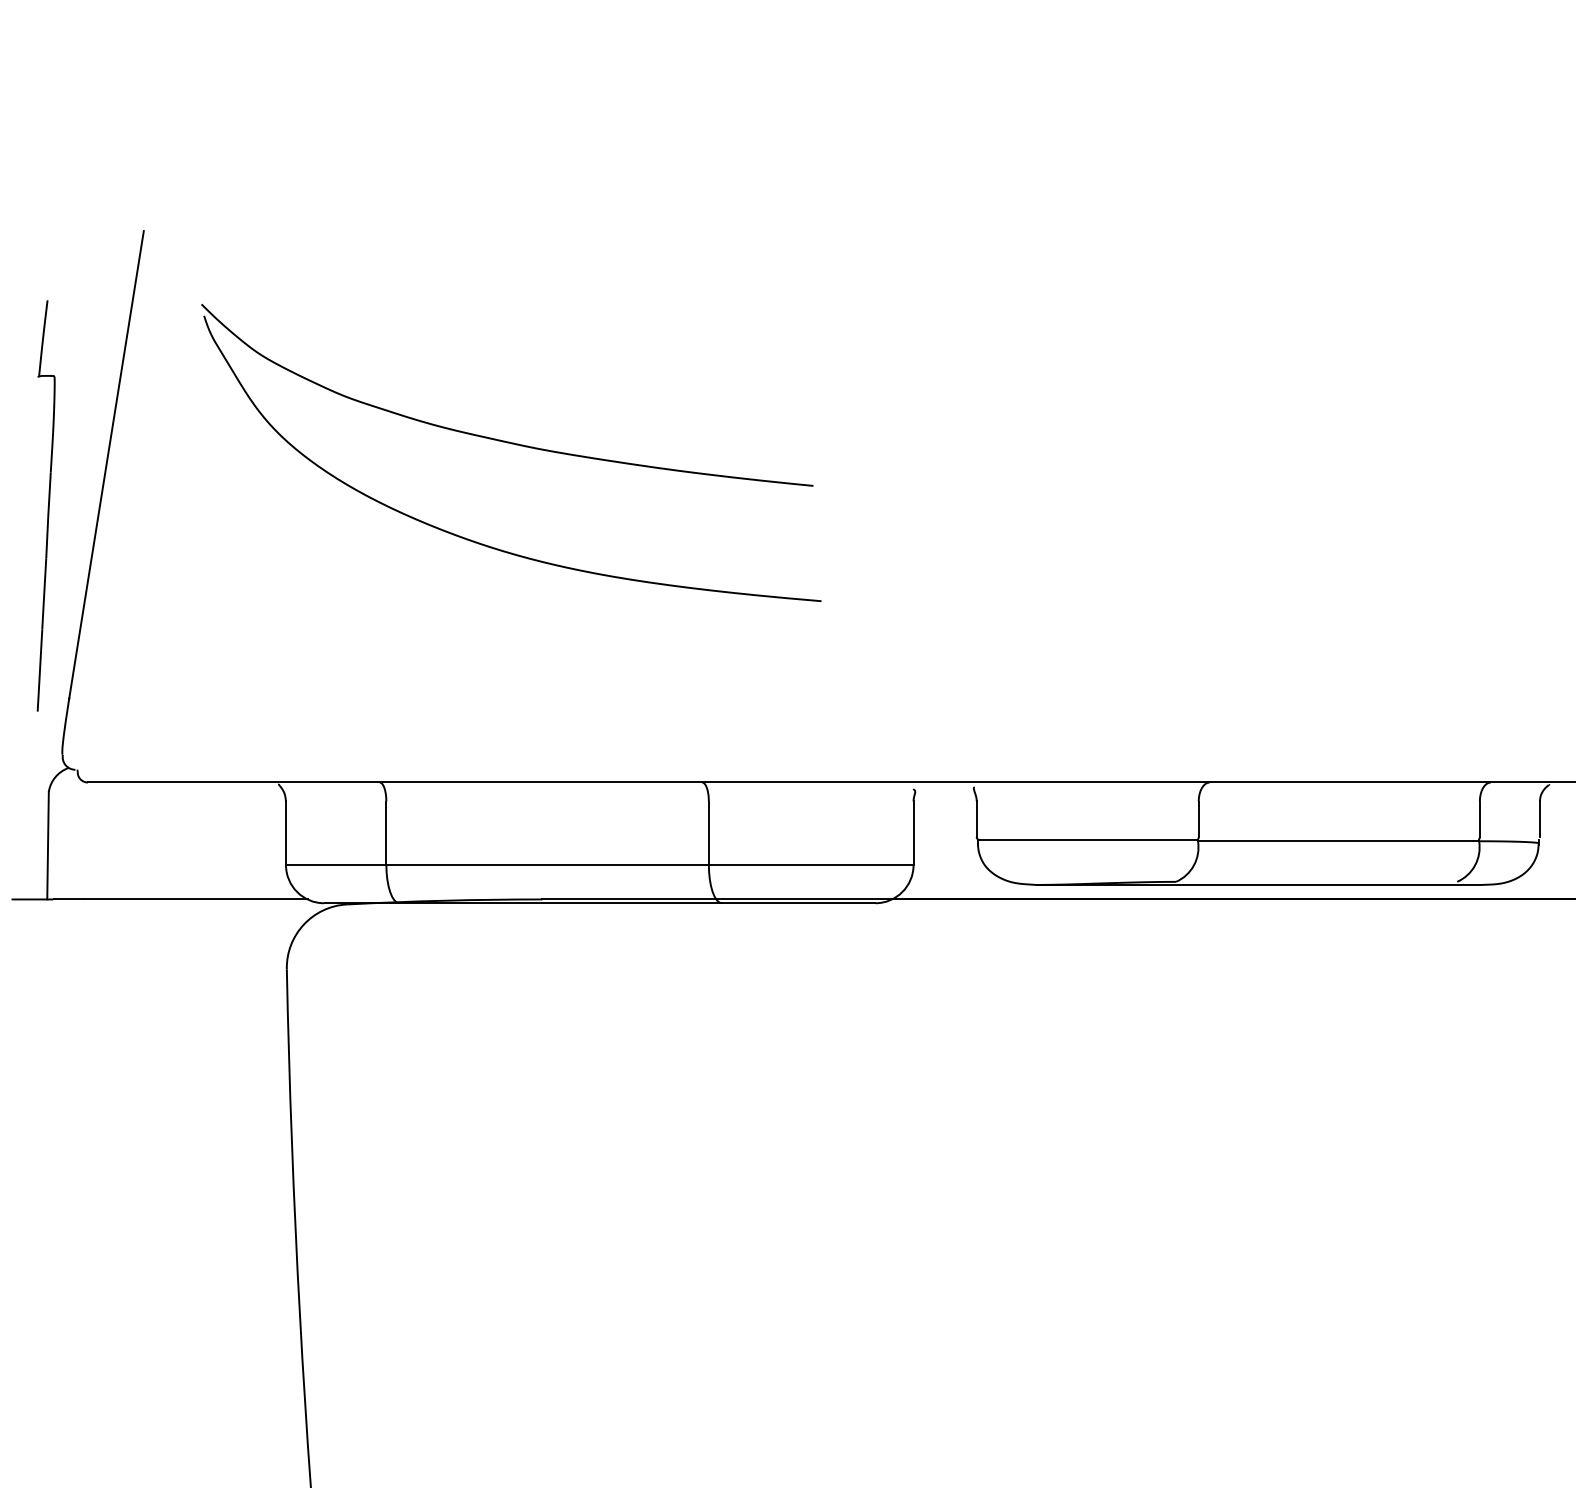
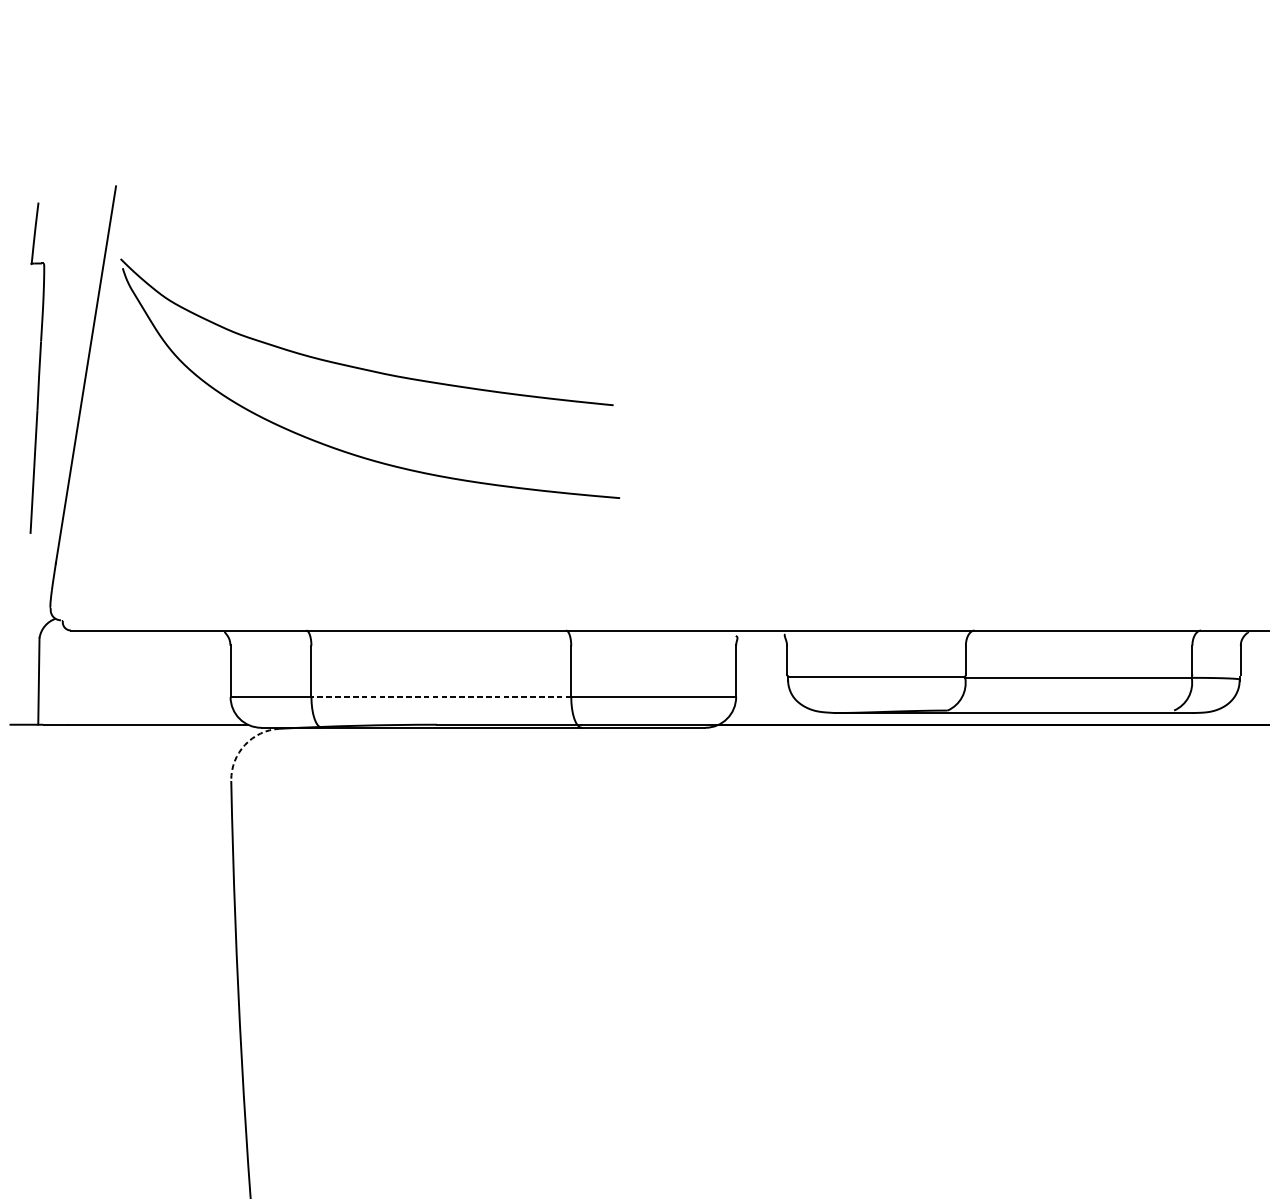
part: (511, 444) -> (370, 371), moved
part: (45, 505) -> (36, 367), moved
line: (547, 865) -> (441, 697), solid -> dashed
arc: (303, 924) -> (244, 744), solid -> dashed

